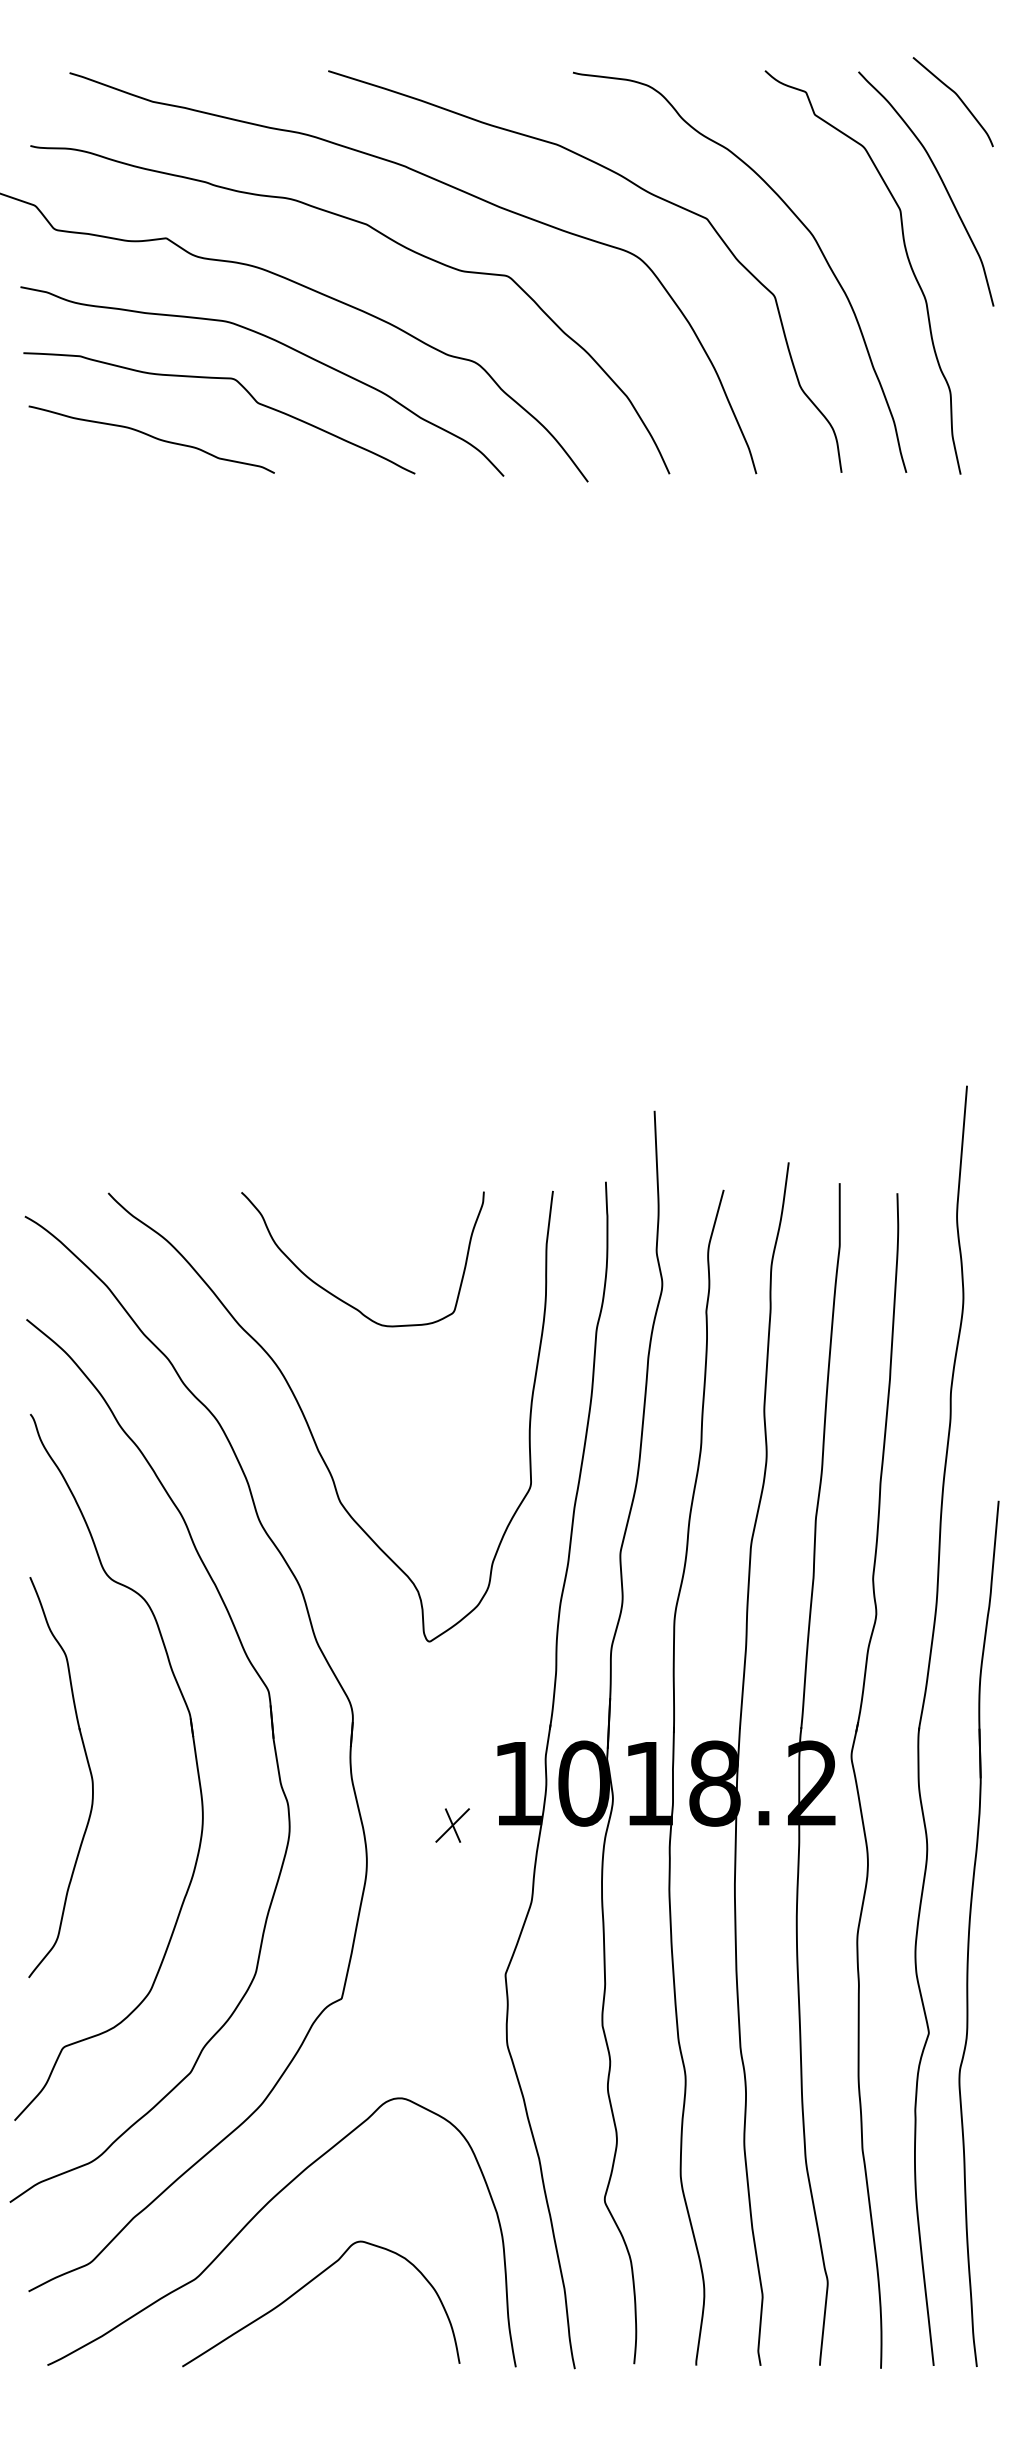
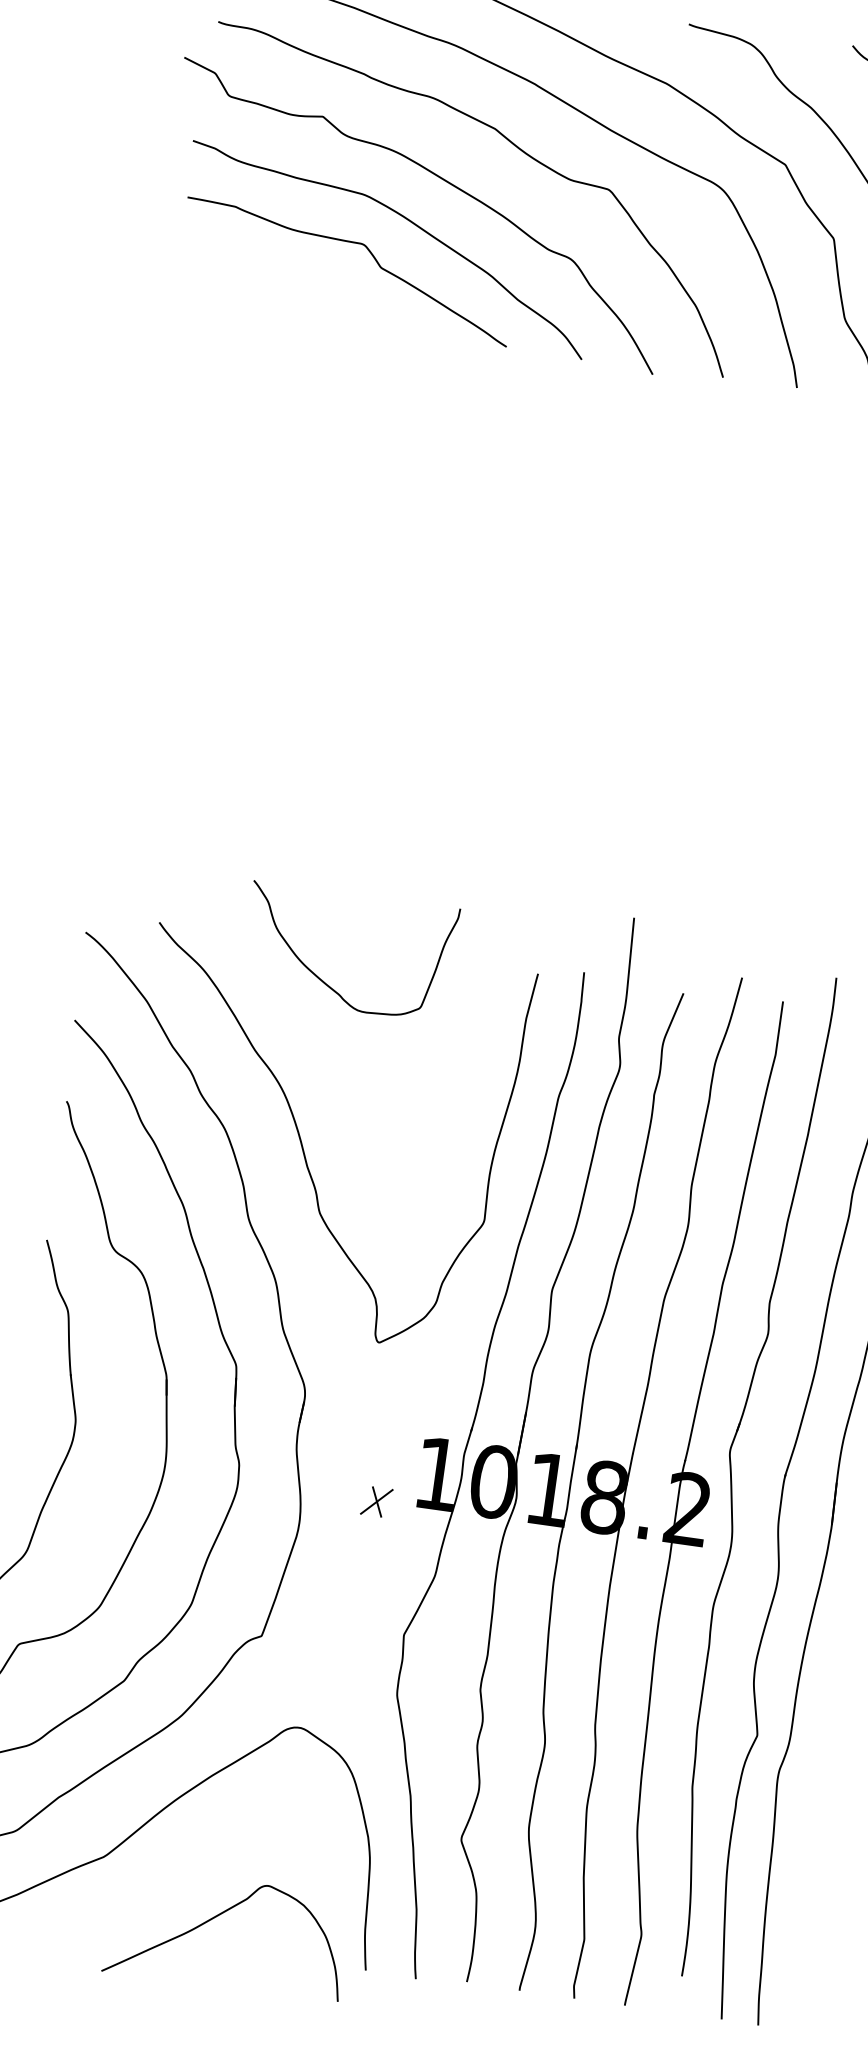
curve: (151, 437) -> (286, 284), removed
curve: (337, 1296) -> (323, 980), moved
part: (857, 1782) -> (732, 1474), moved
curve: (308, 2284) -> (218, 1916), moved

